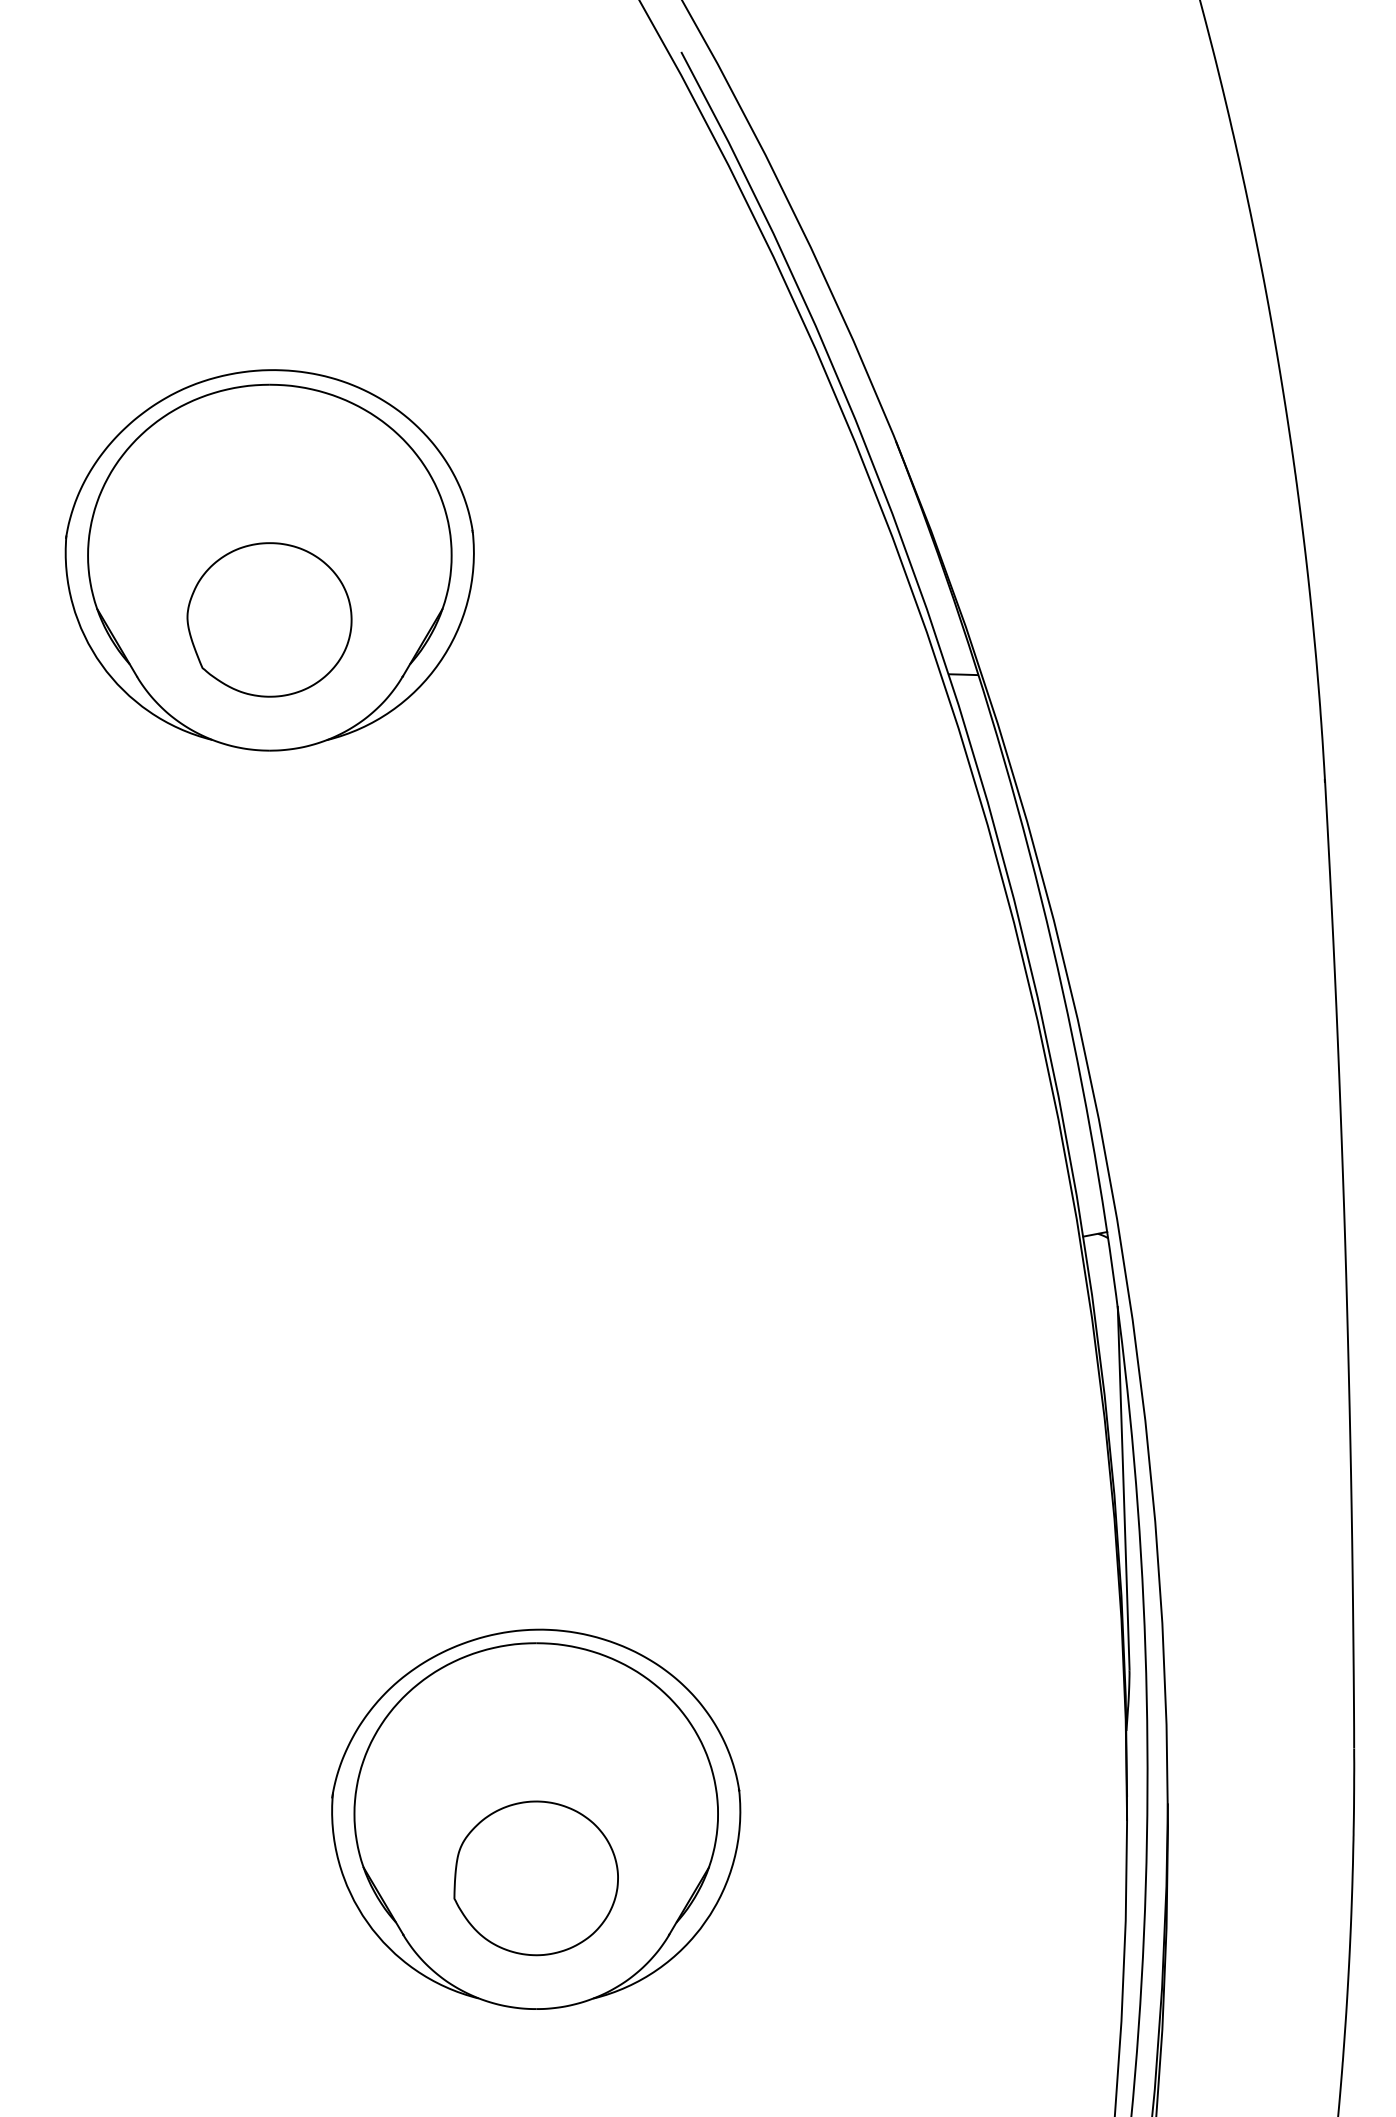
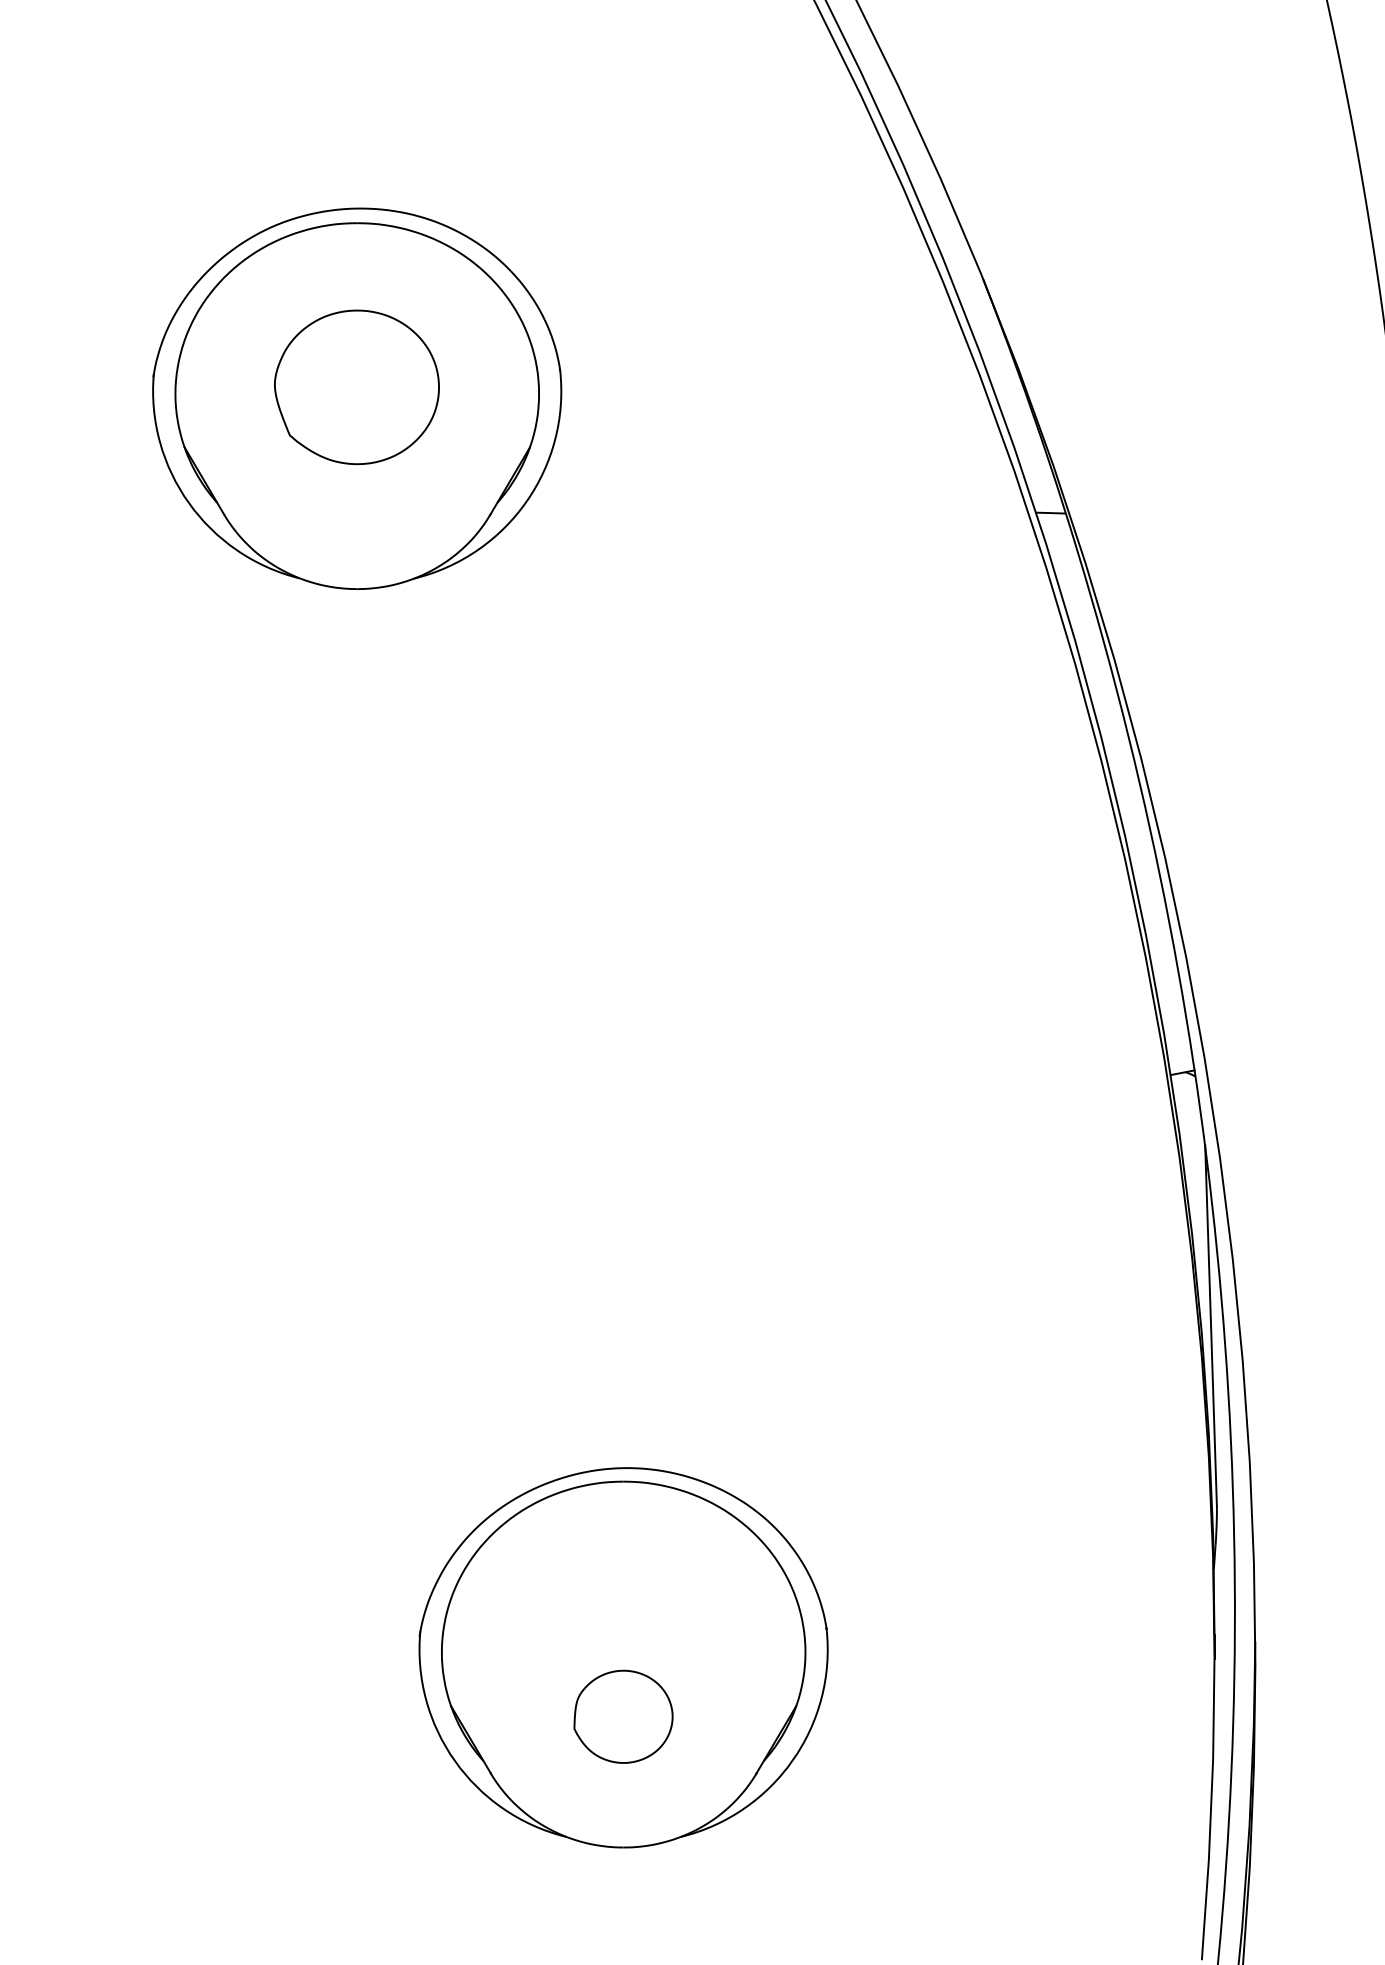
part: (269, 619) -> (356, 386), moved
part: (535, 1878) -> (622, 1716), size x0.6

